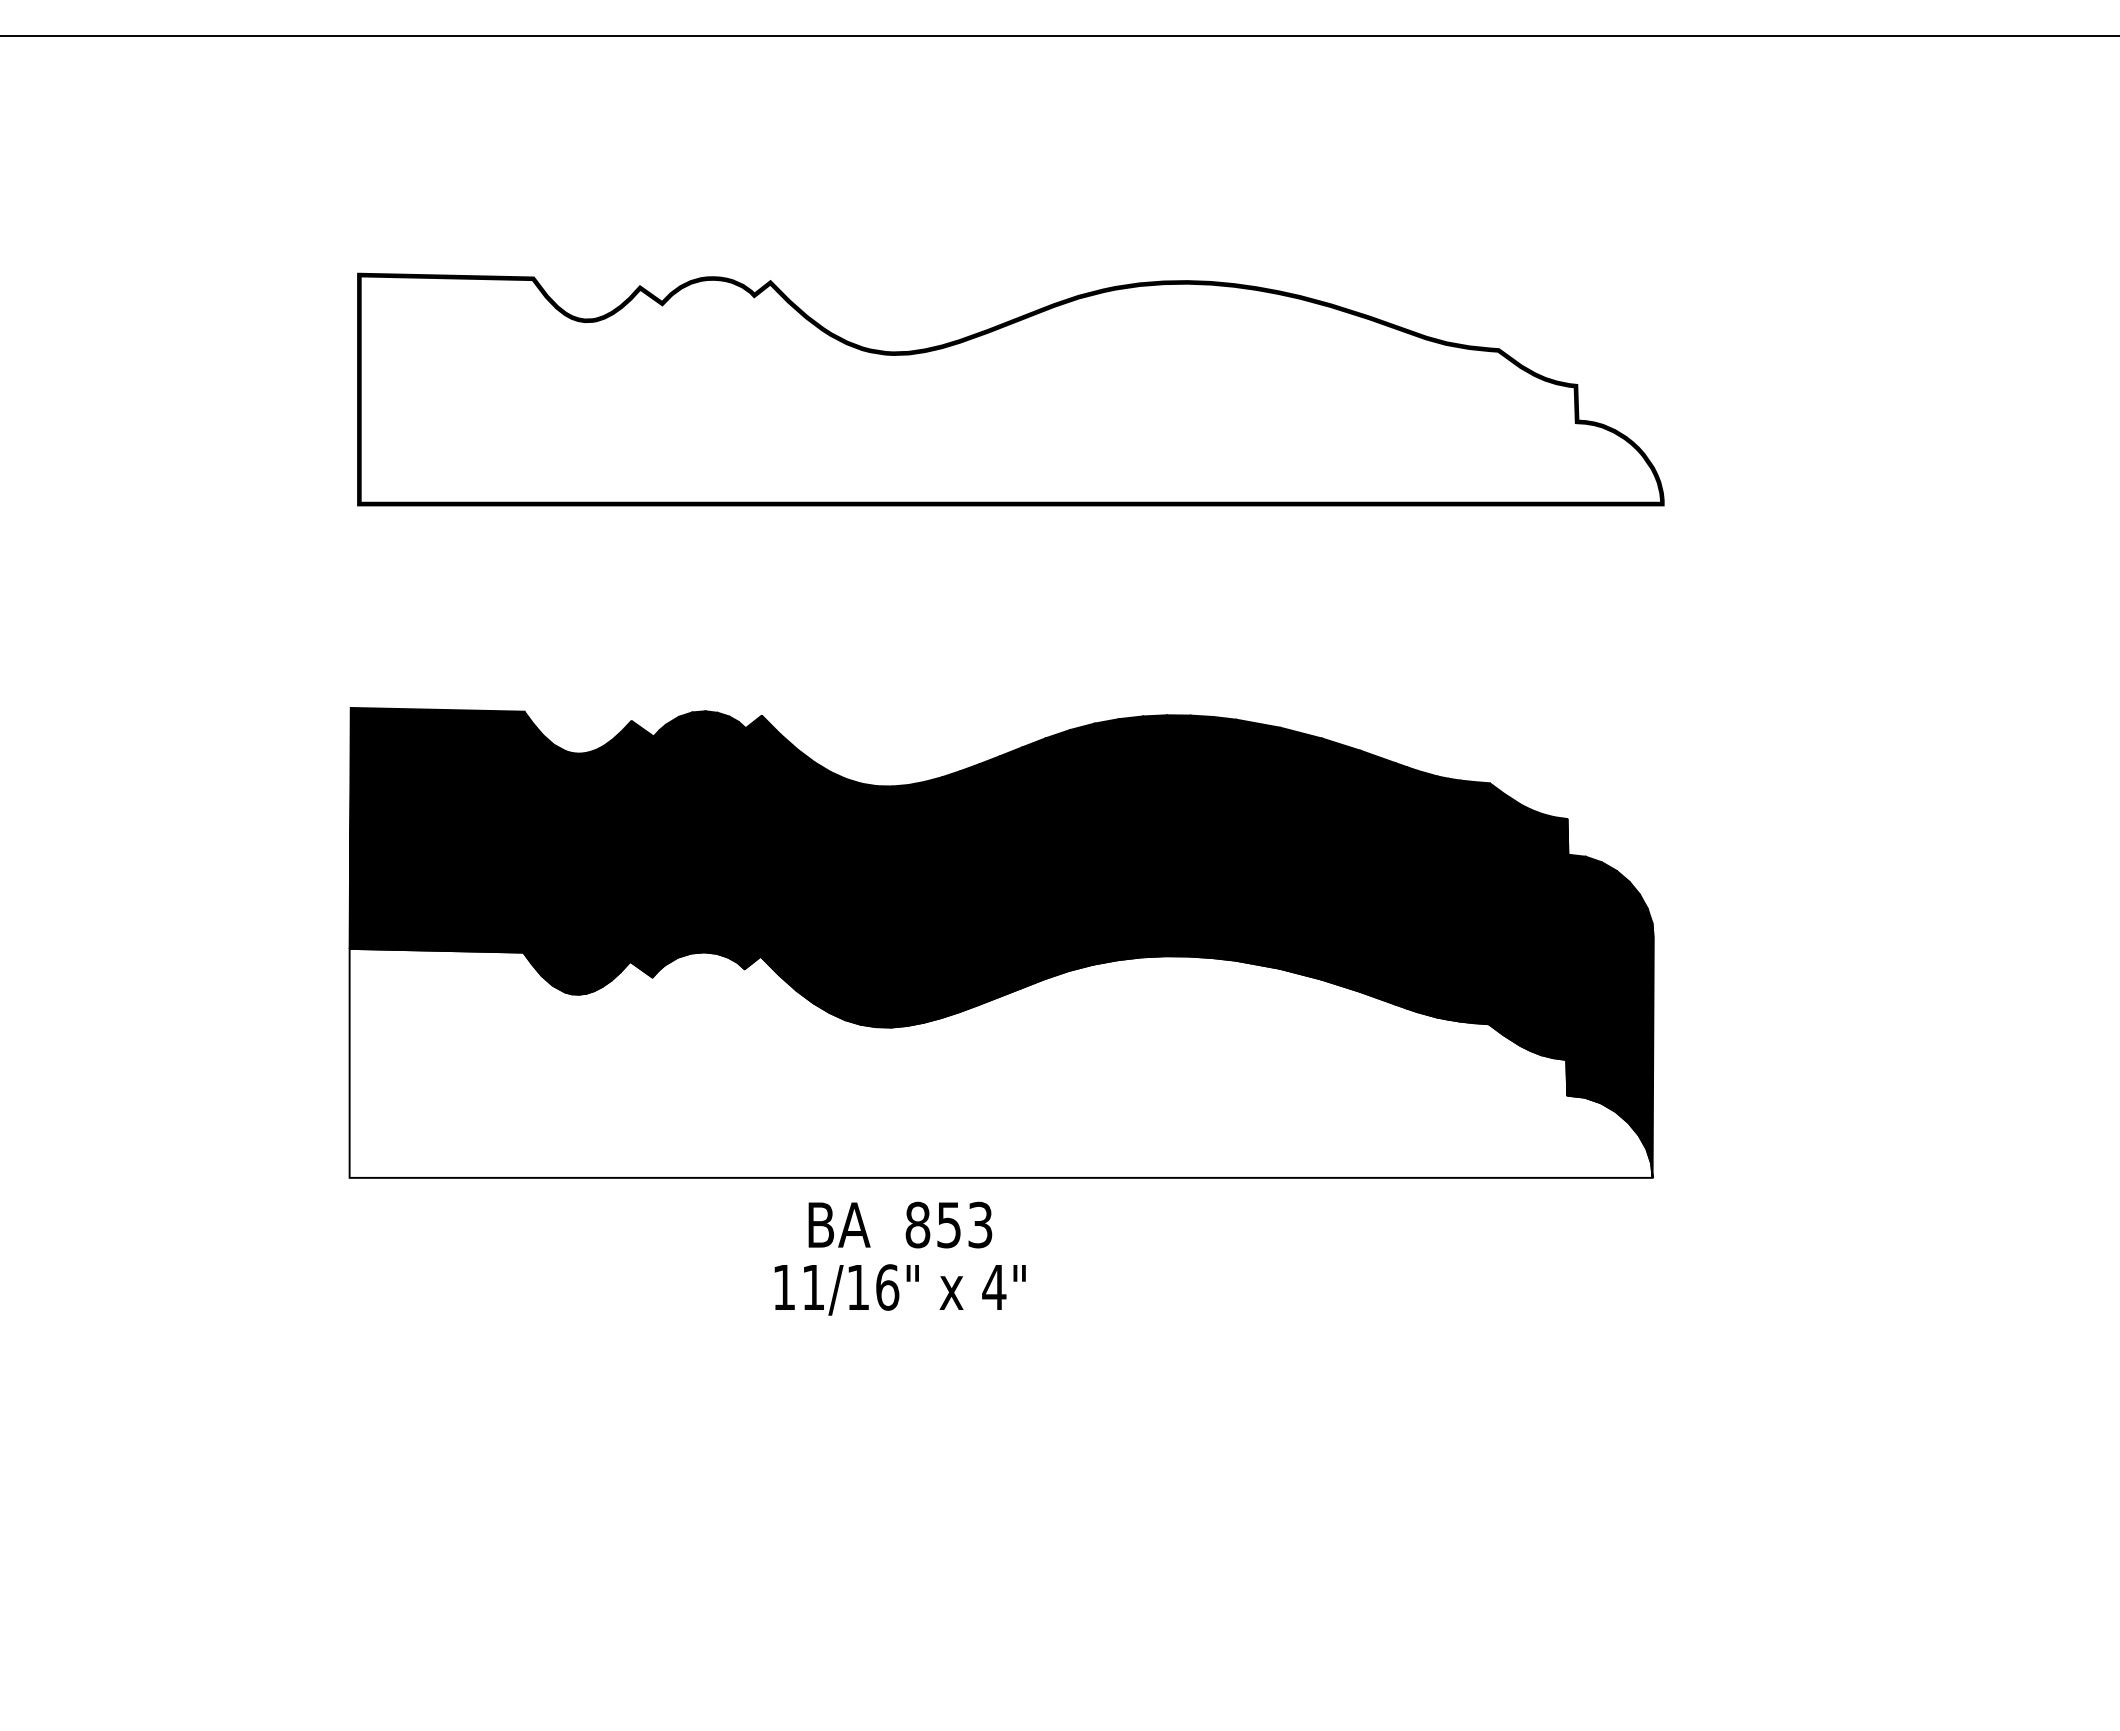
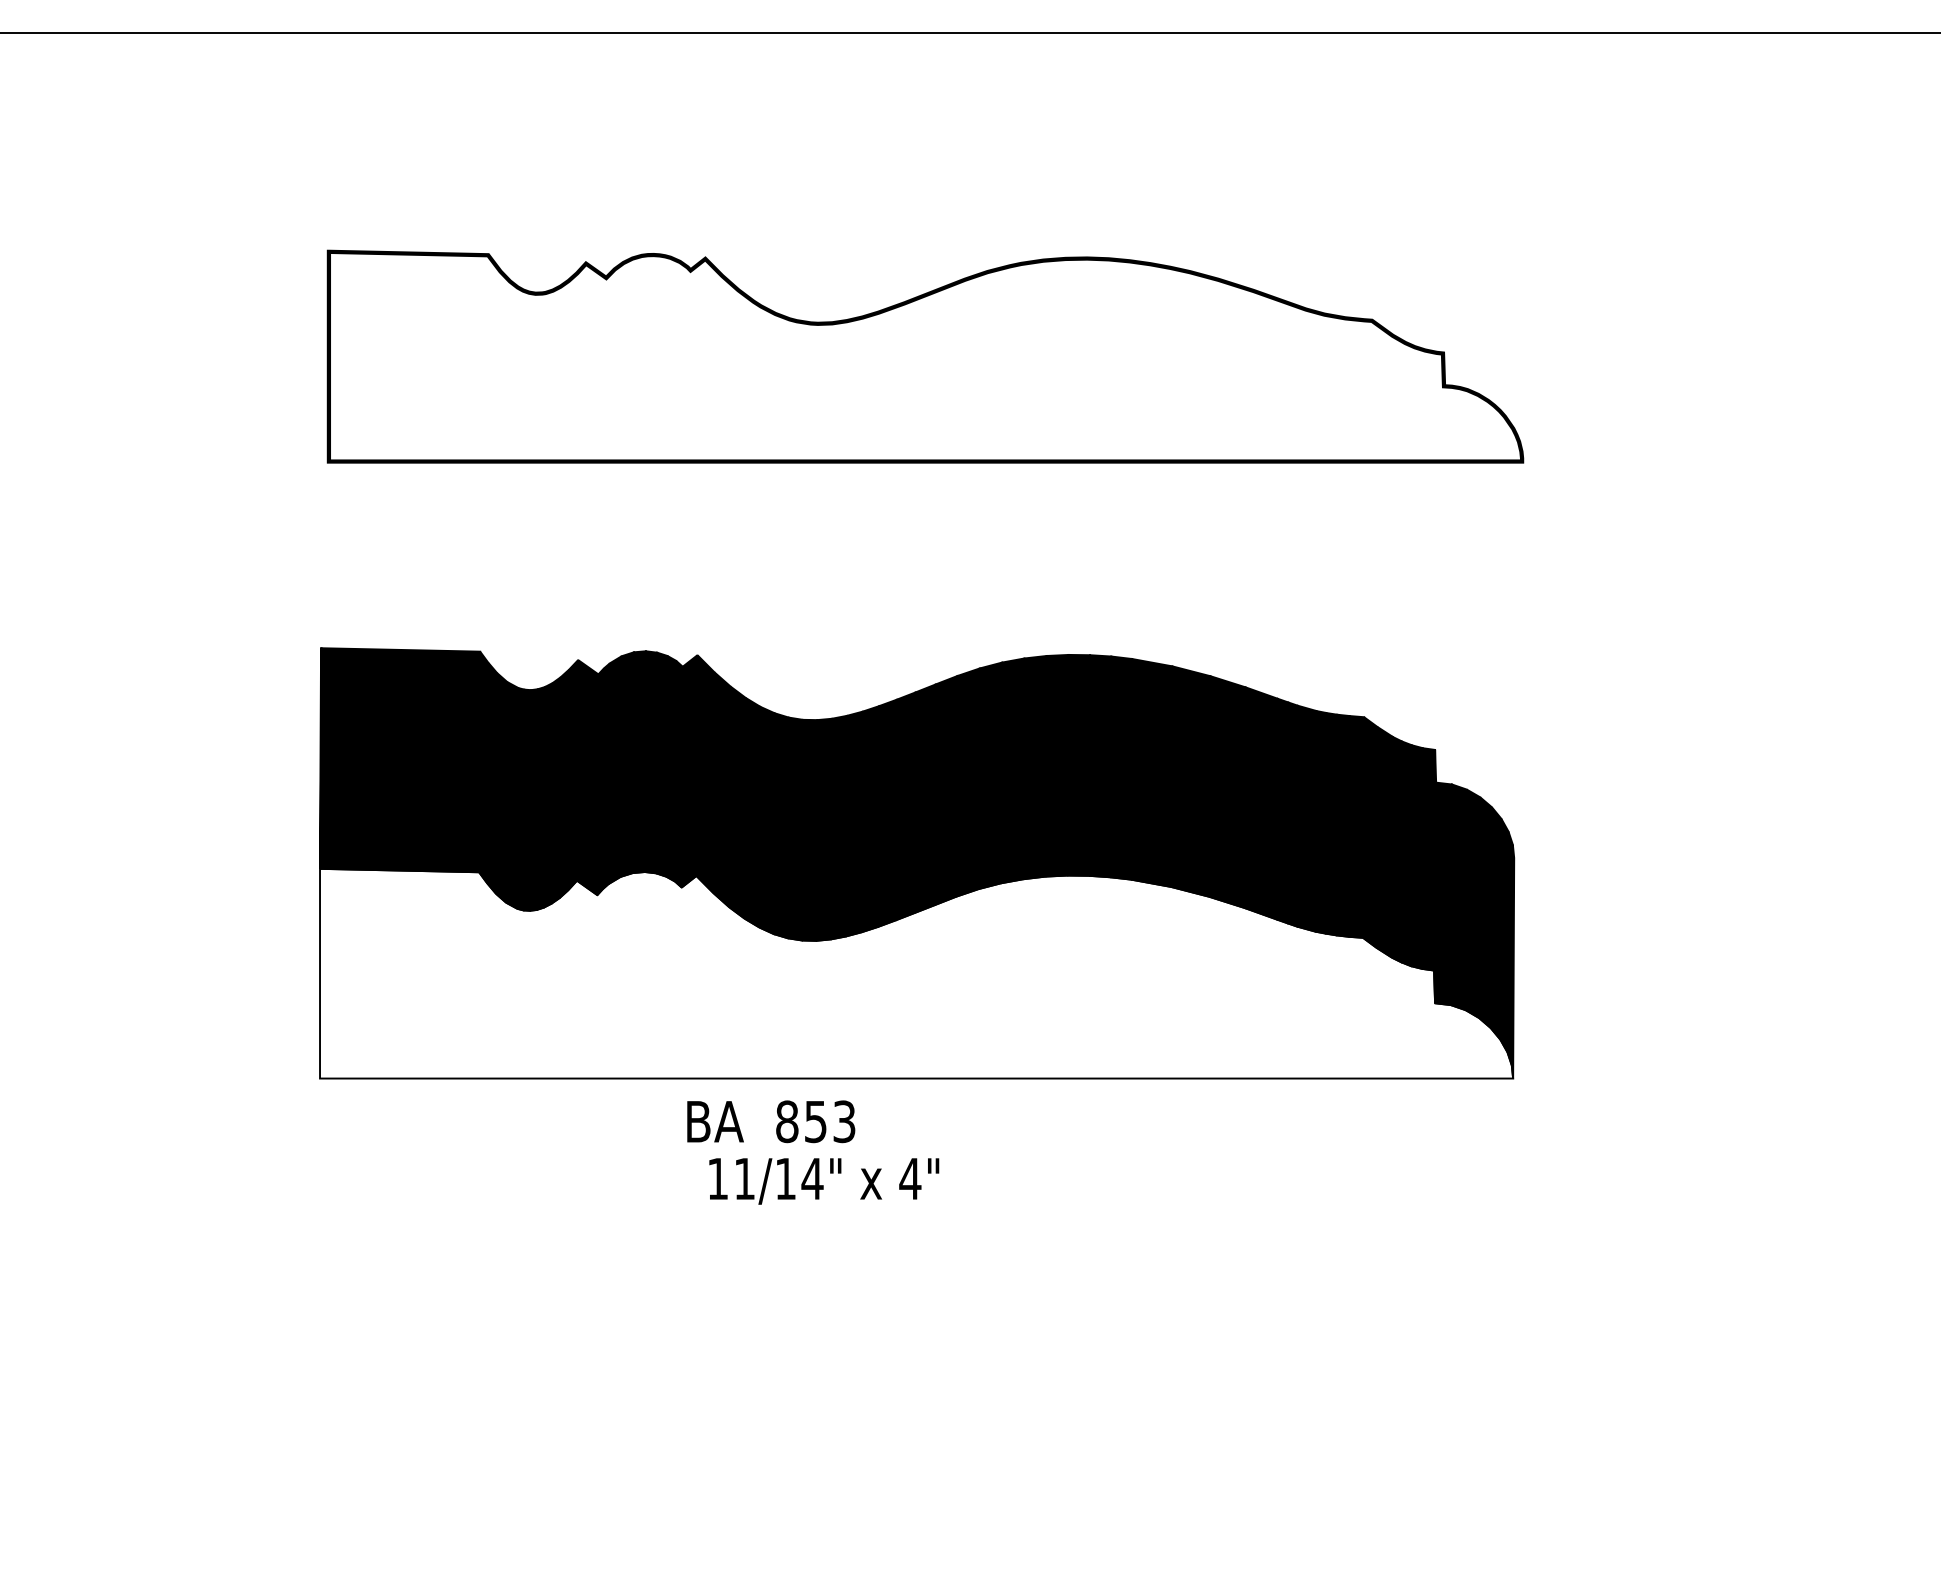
text: (900, 1224) -> (771, 1121), moved
text: (887, 1287) -> (812, 1178), 11/16" -> 11/14"

